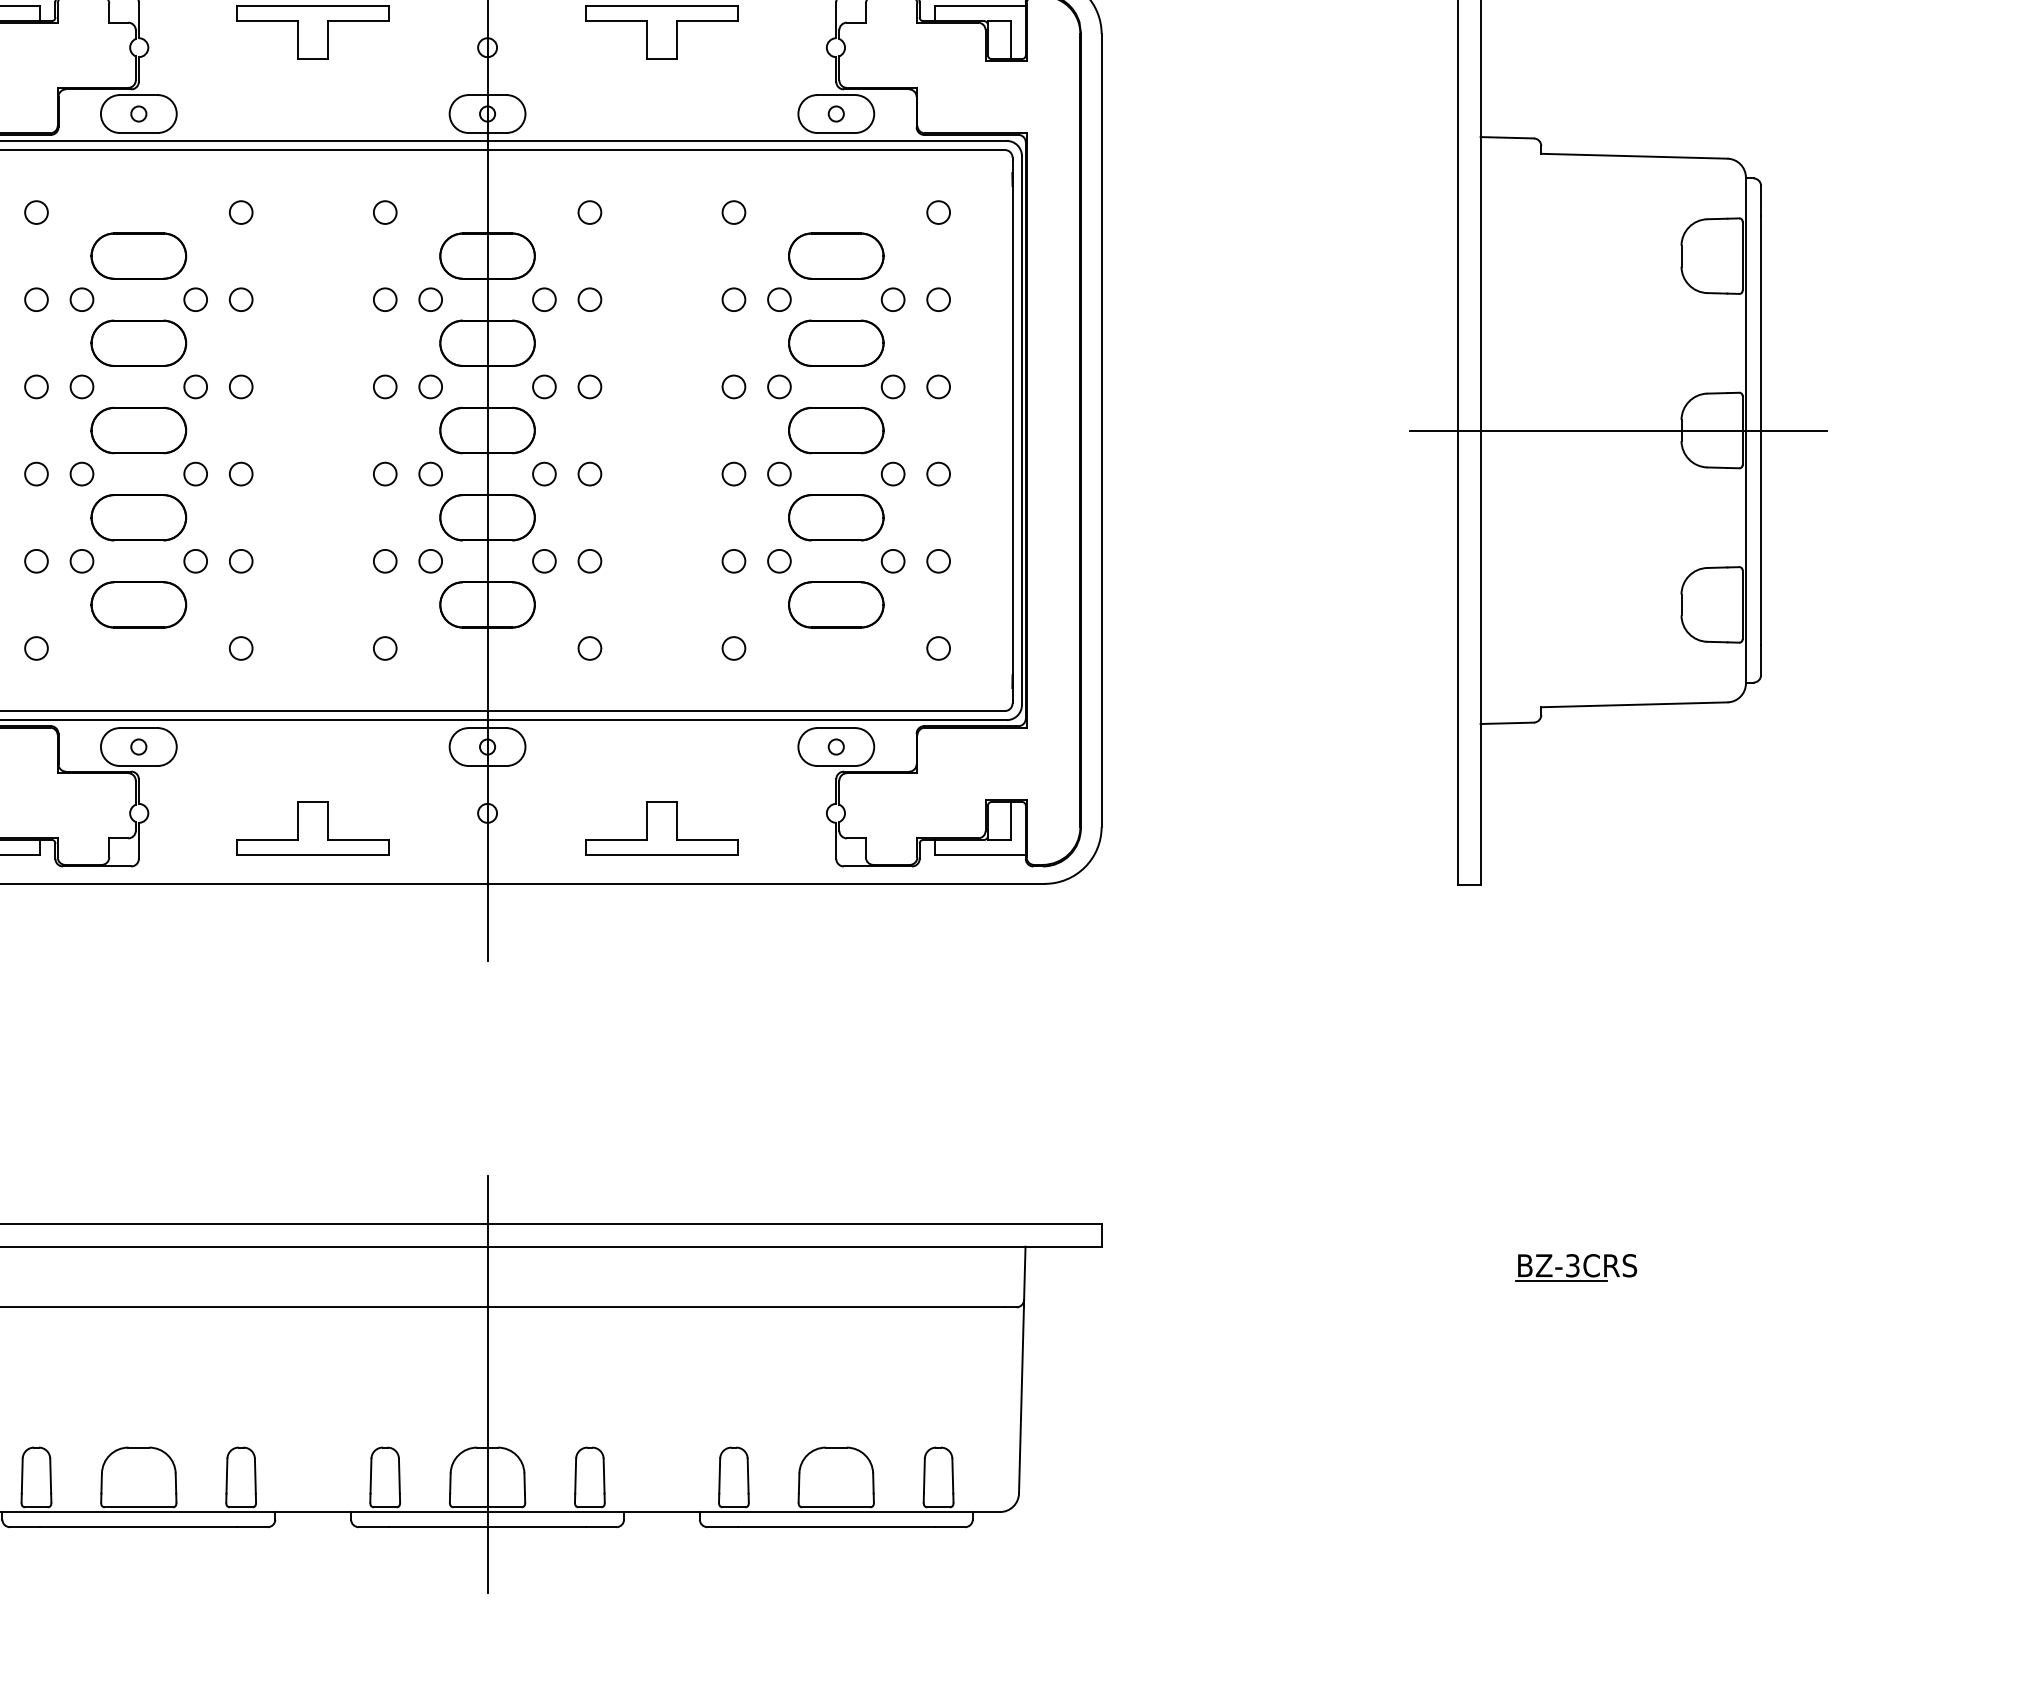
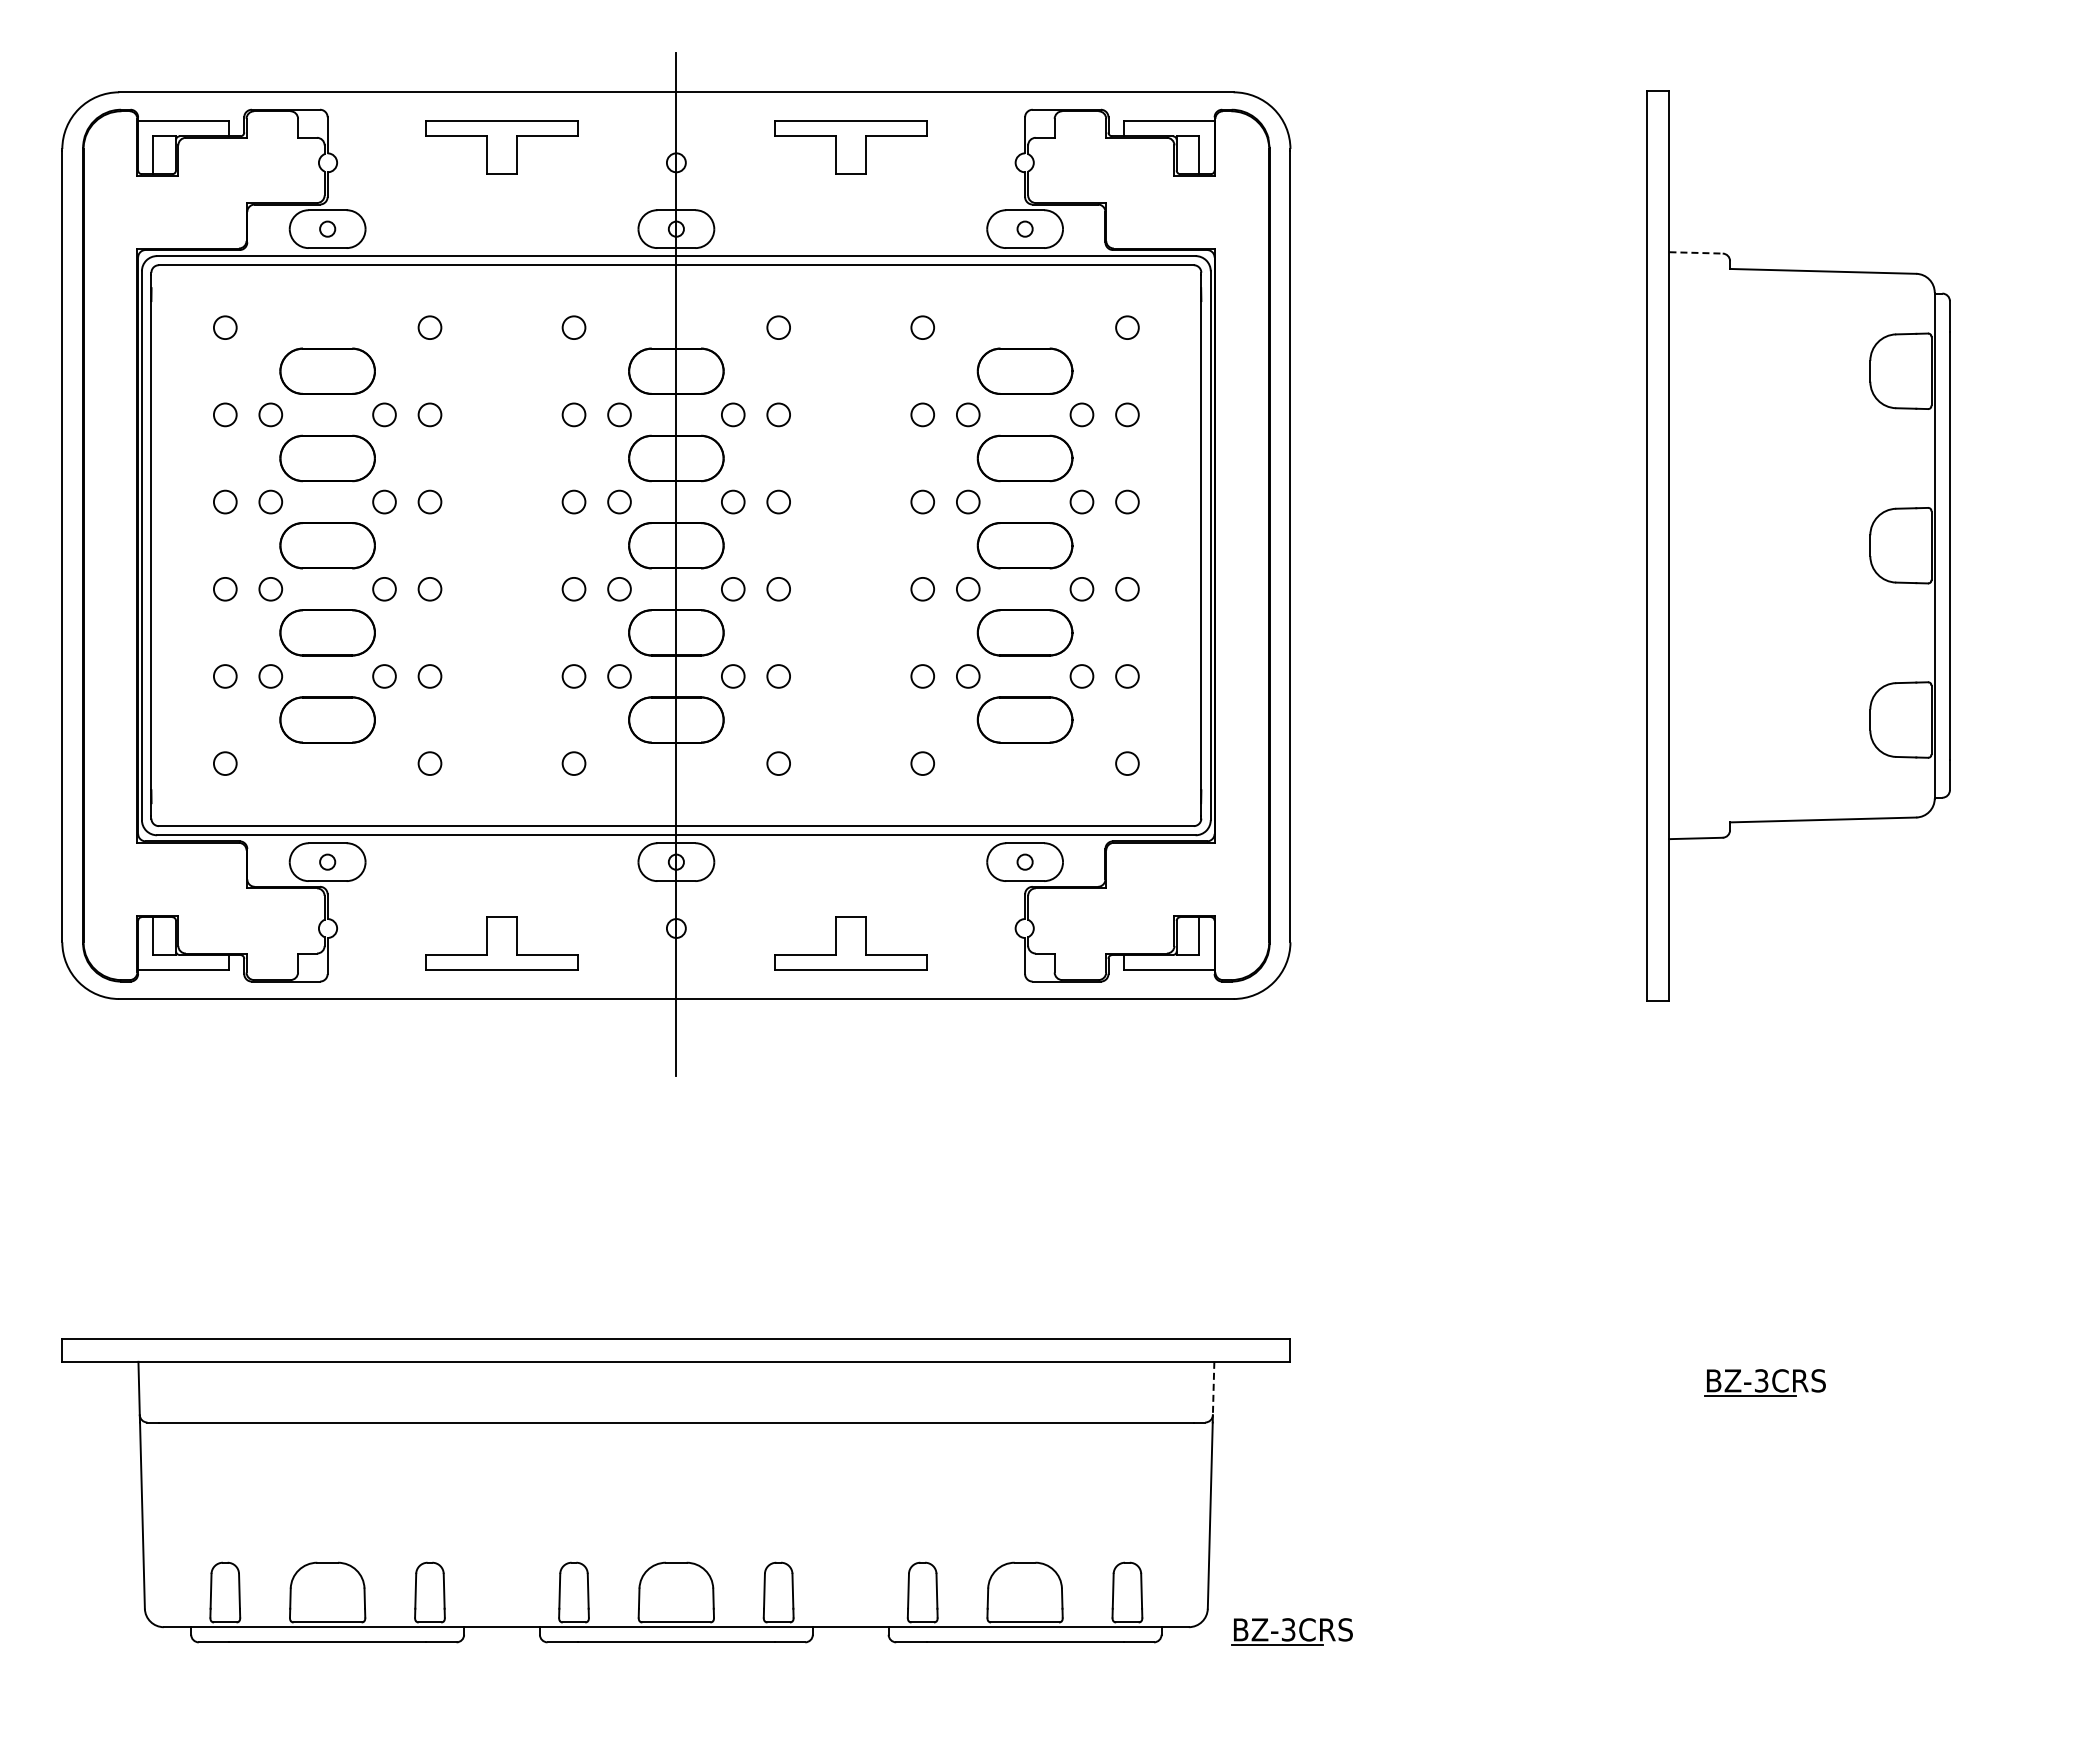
line: (1507, 137) -> (1696, 252), solid -> dashed
line: (1617, 430) -> (1806, 545), removed
line: (1024, 1273) -> (1213, 1388), solid -> dashed
line: (487, 1384) -> (676, 1499), removed
part: (1102, 1516) -> (1291, 1631), added

